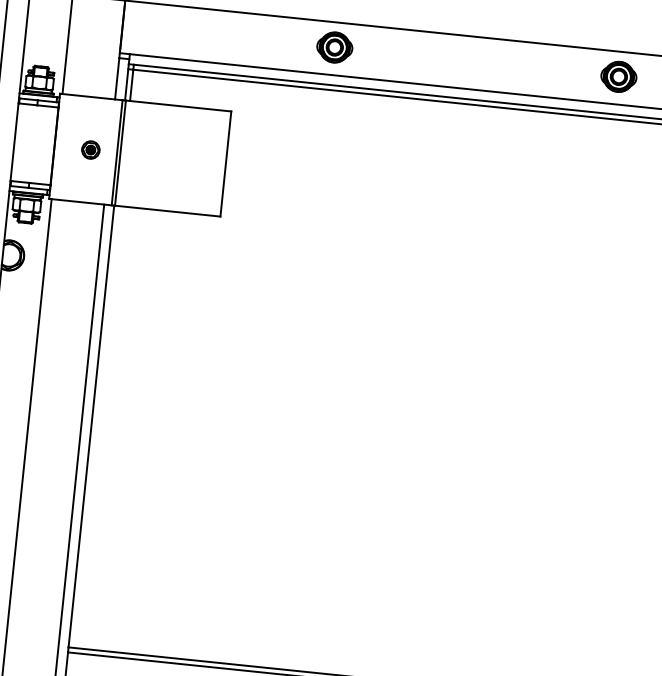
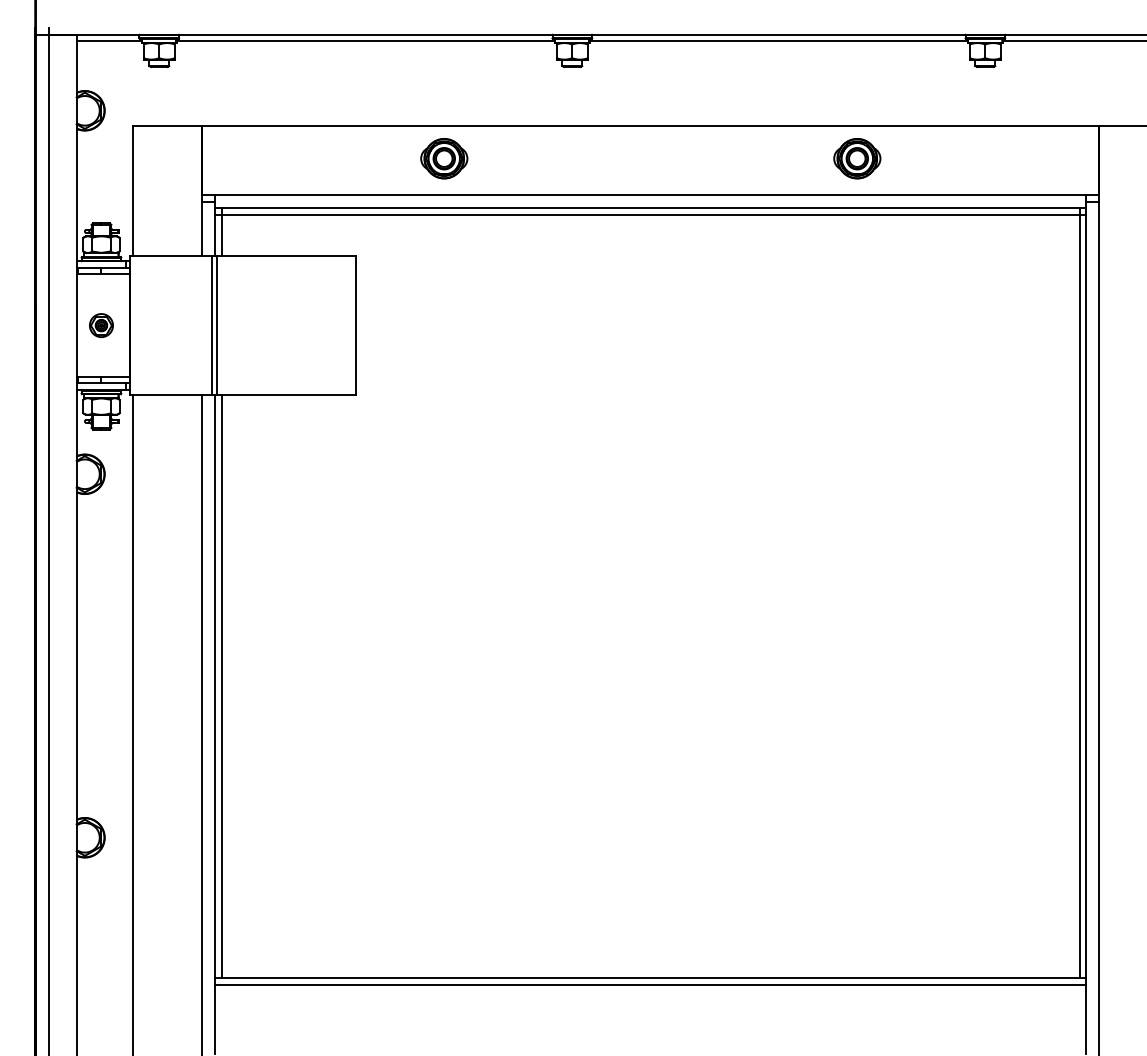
part: (335, 47) -> (444, 158), moved
part: (90, 150) -> (101, 325), moved
line: (96, 426) -> (222, 686), added

